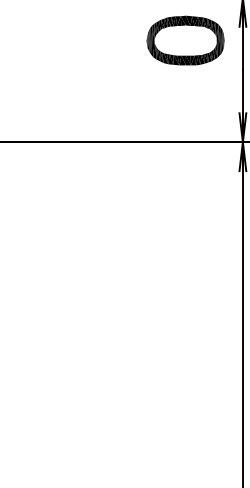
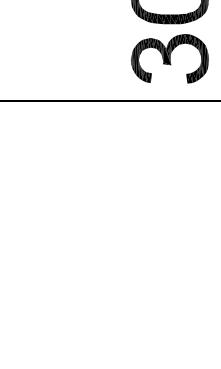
part: (185, 99) -> (169, 58), added

